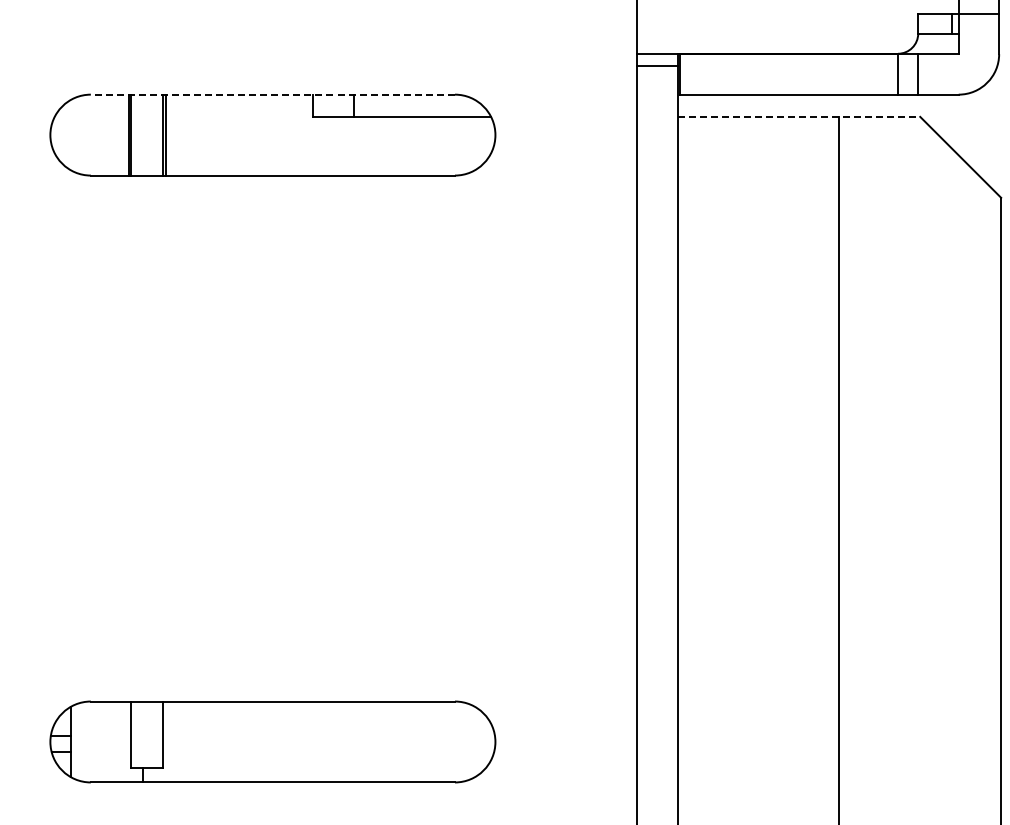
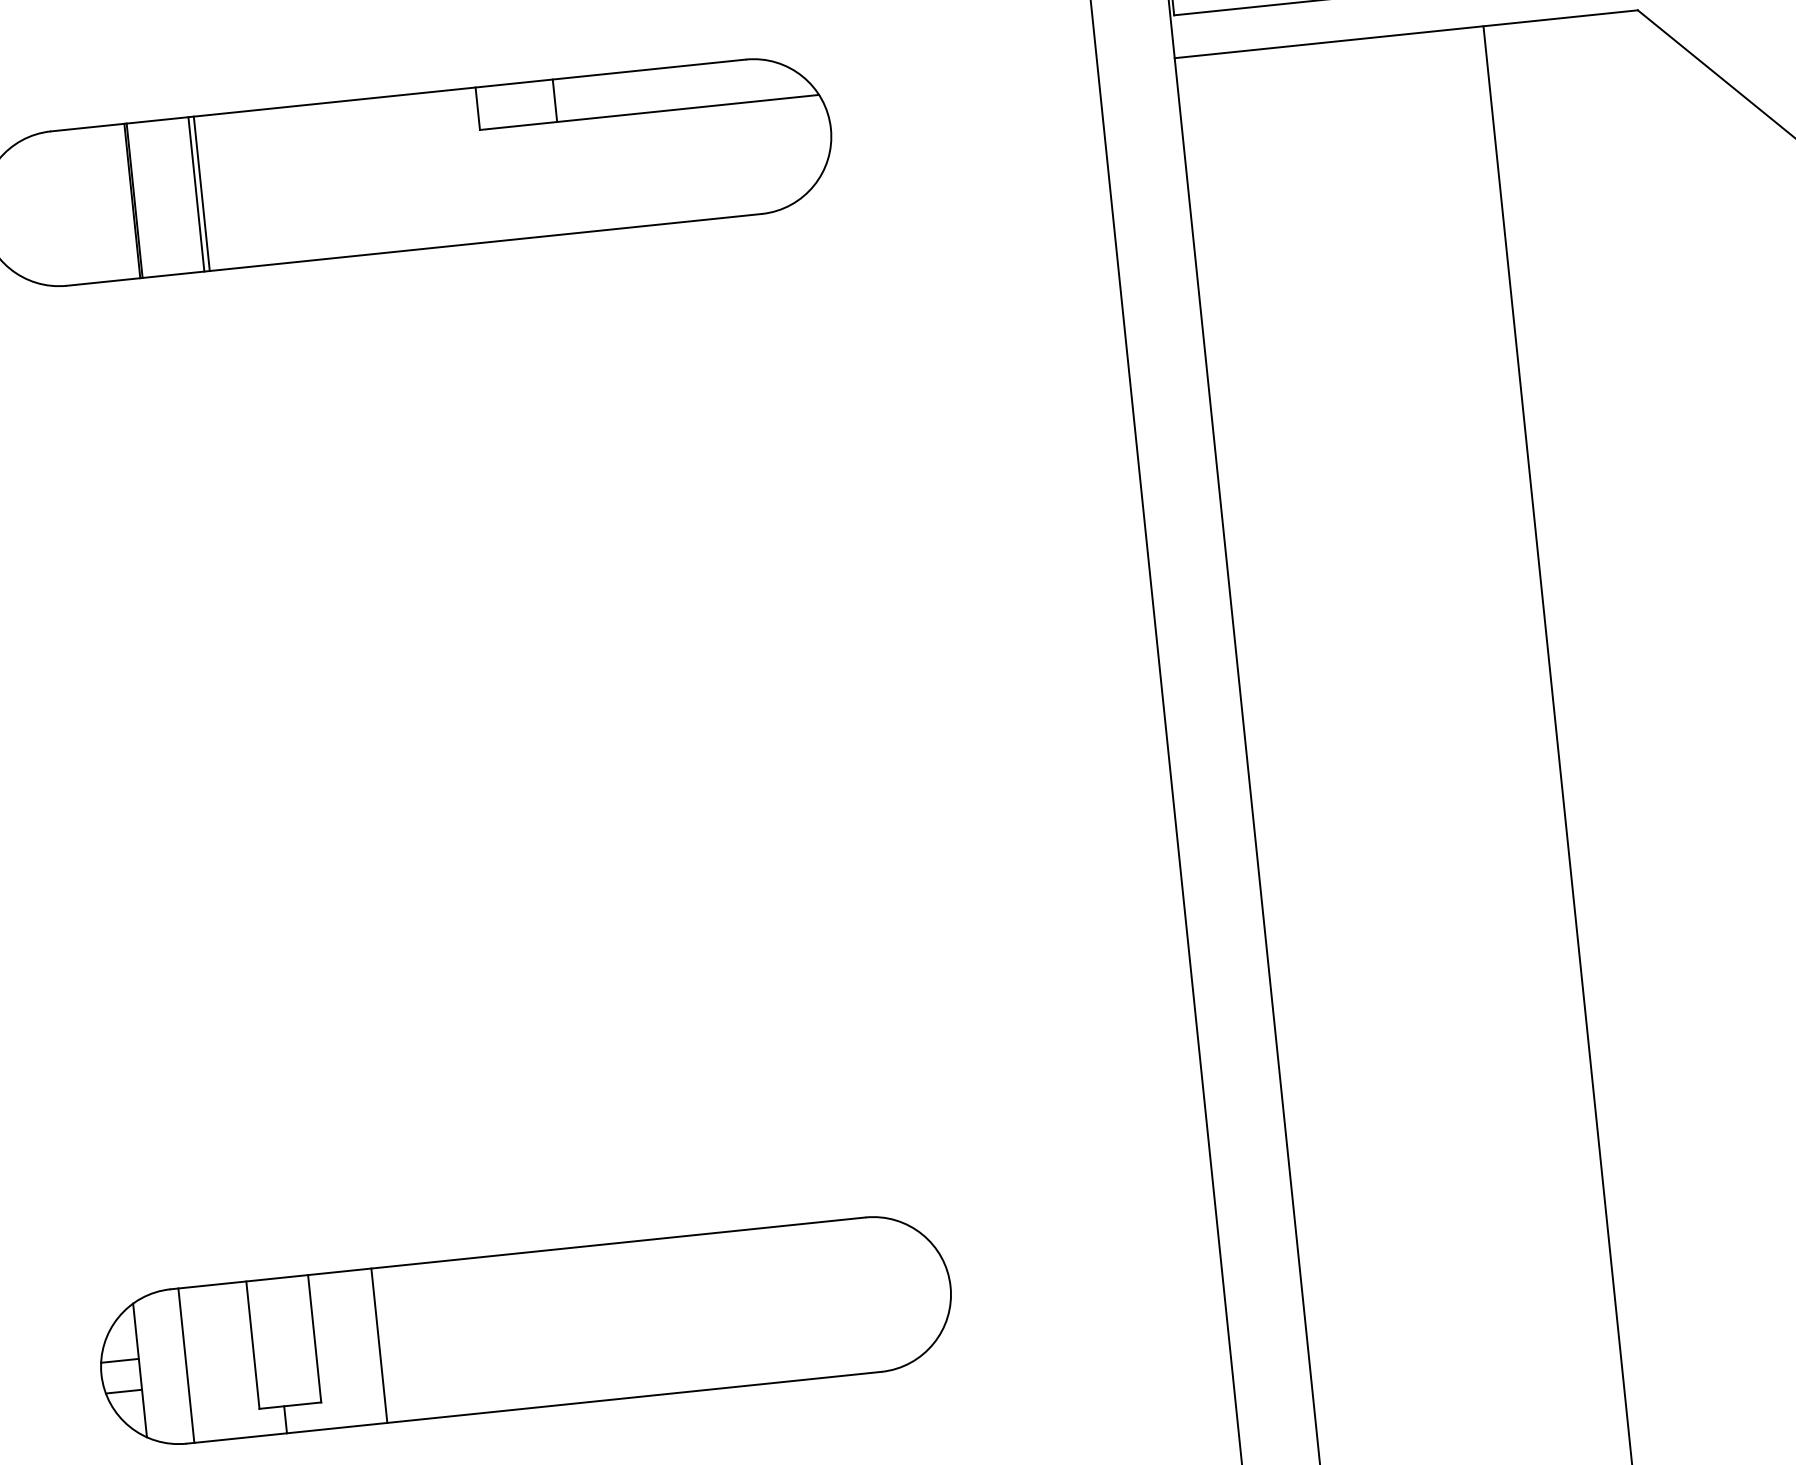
line: (272, 94) -> (397, 95), dashed -> solid
line: (799, 116) -> (1407, 33), dashed -> solid
line: (94, 741) -> (185, 1364), added
line: (196, 741) -> (380, 1344), added

